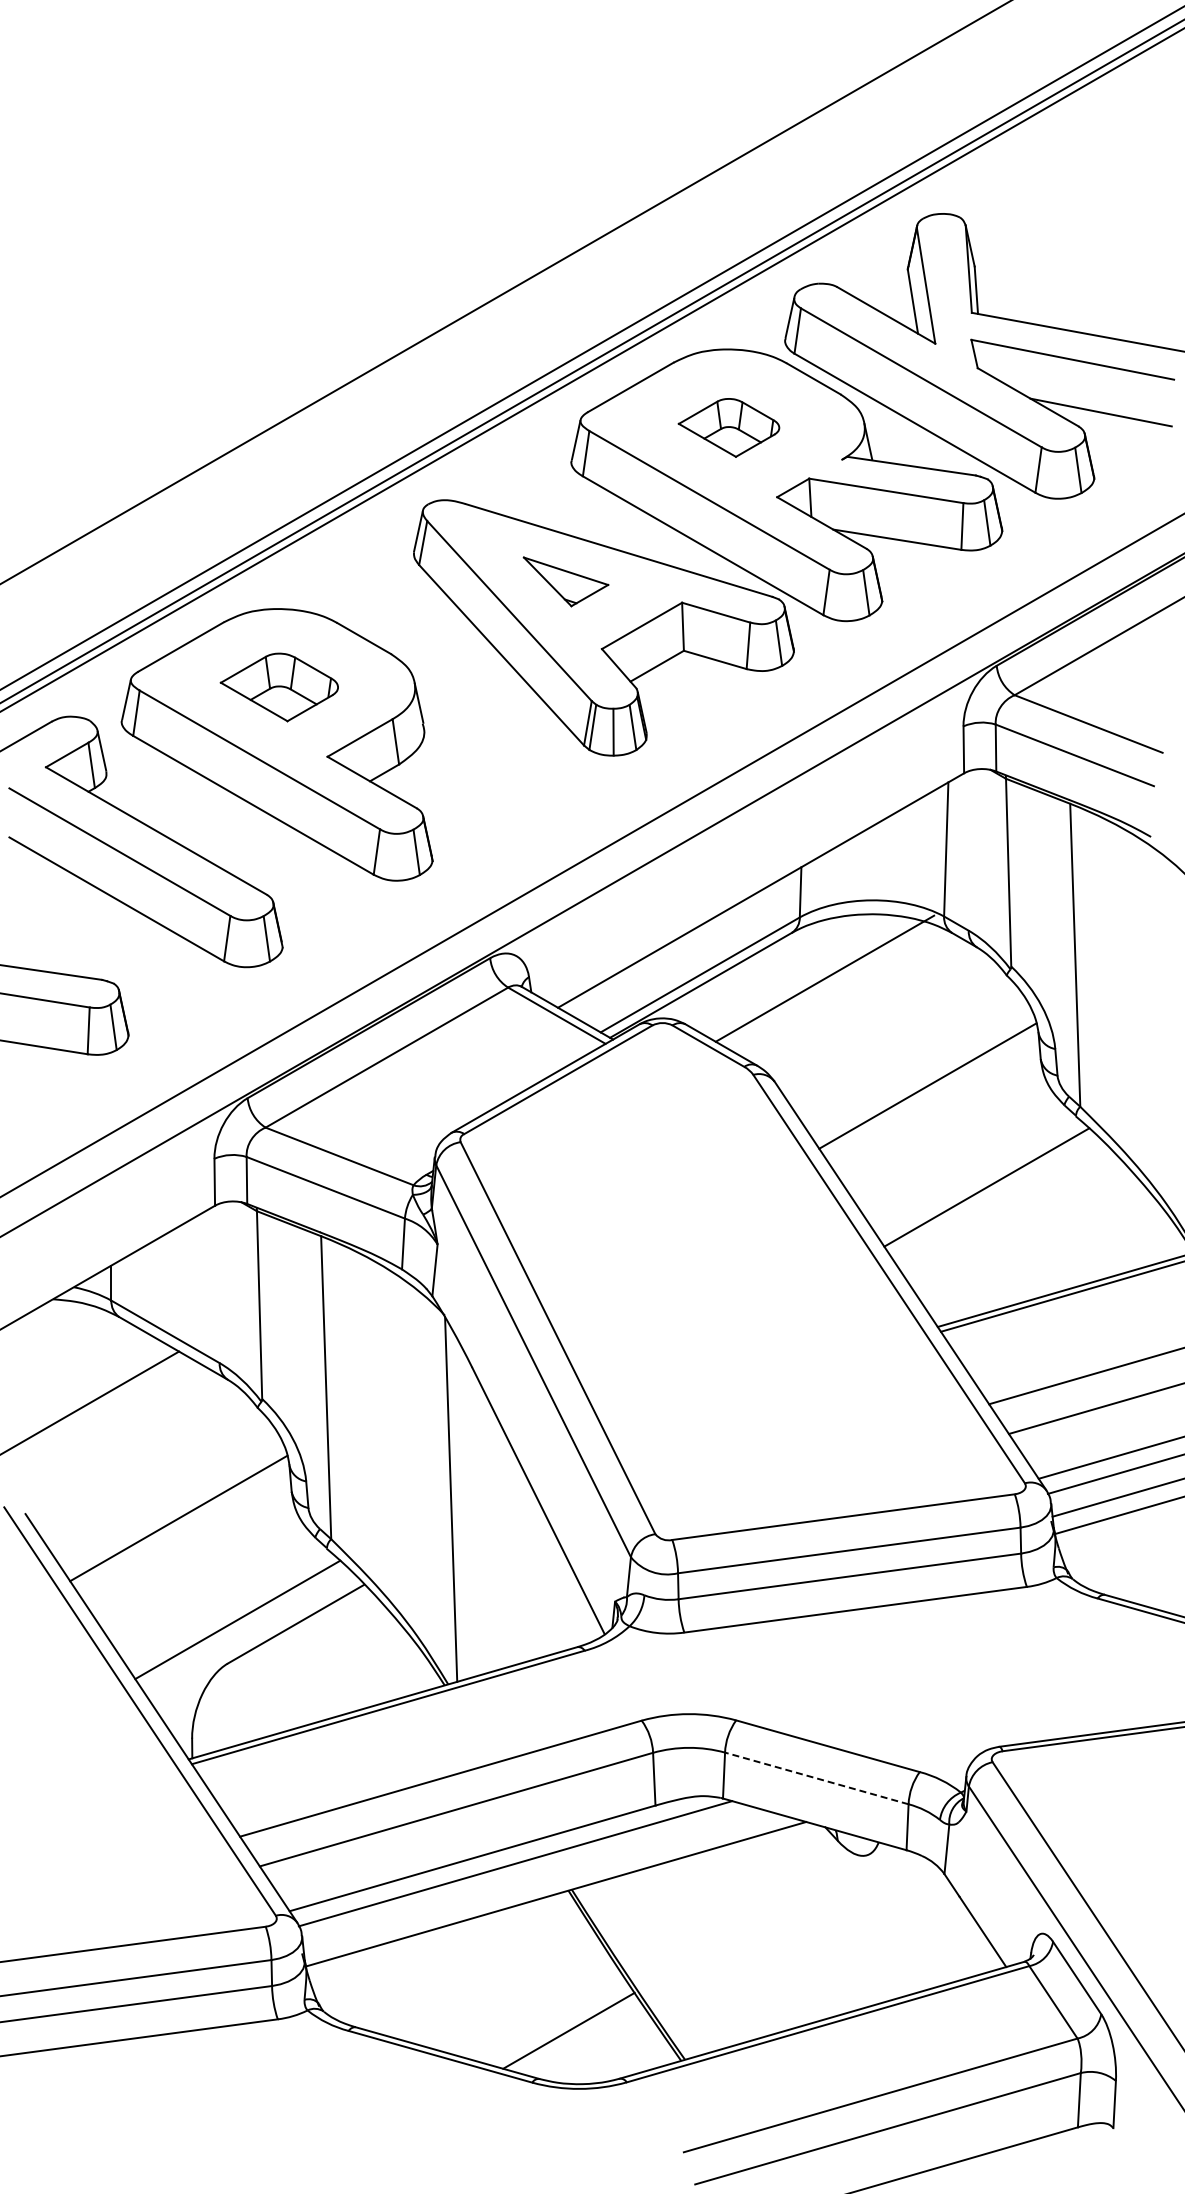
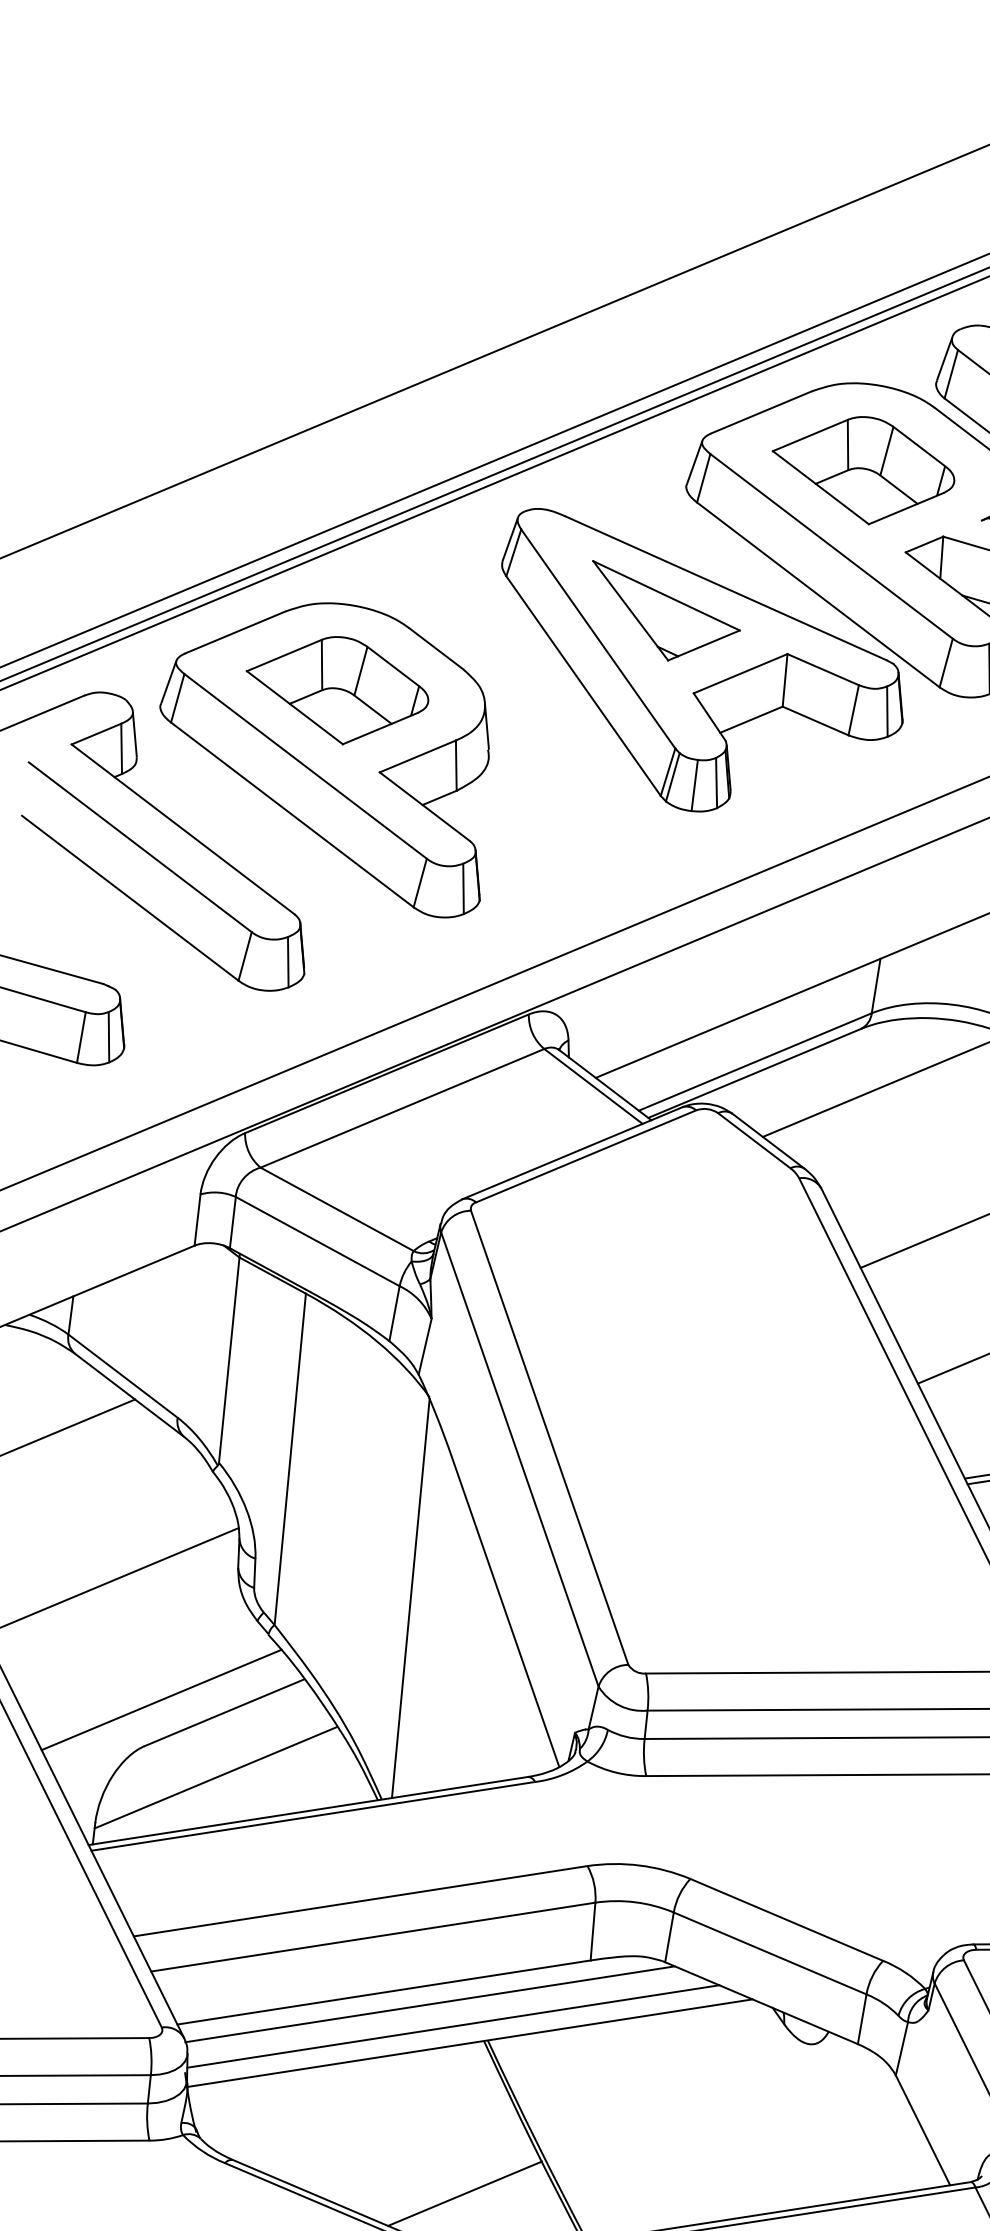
part: (728, 427) -> (862, 469), size x1.67
part: (565, 581) -> (663, 614), size x1.67
part: (279, 687) -> (337, 690), size x1.43
line: (295, 1683) -> (215, 1777), added
line: (816, 1778) -> (769, 1953), dashed -> solid
line: (538, 1881) -> (452, 2026), added

